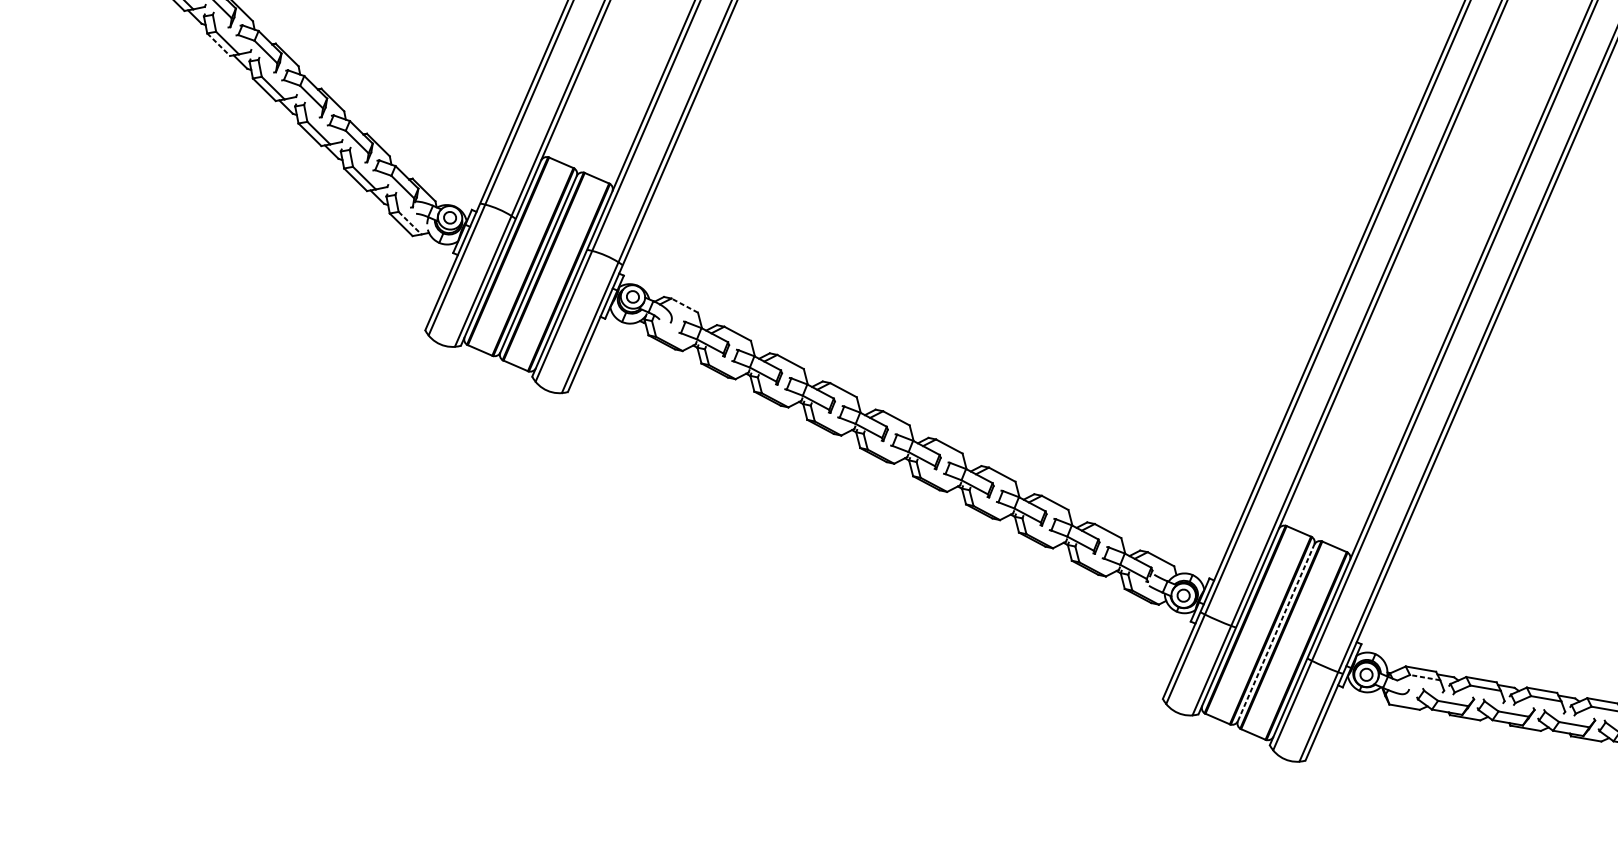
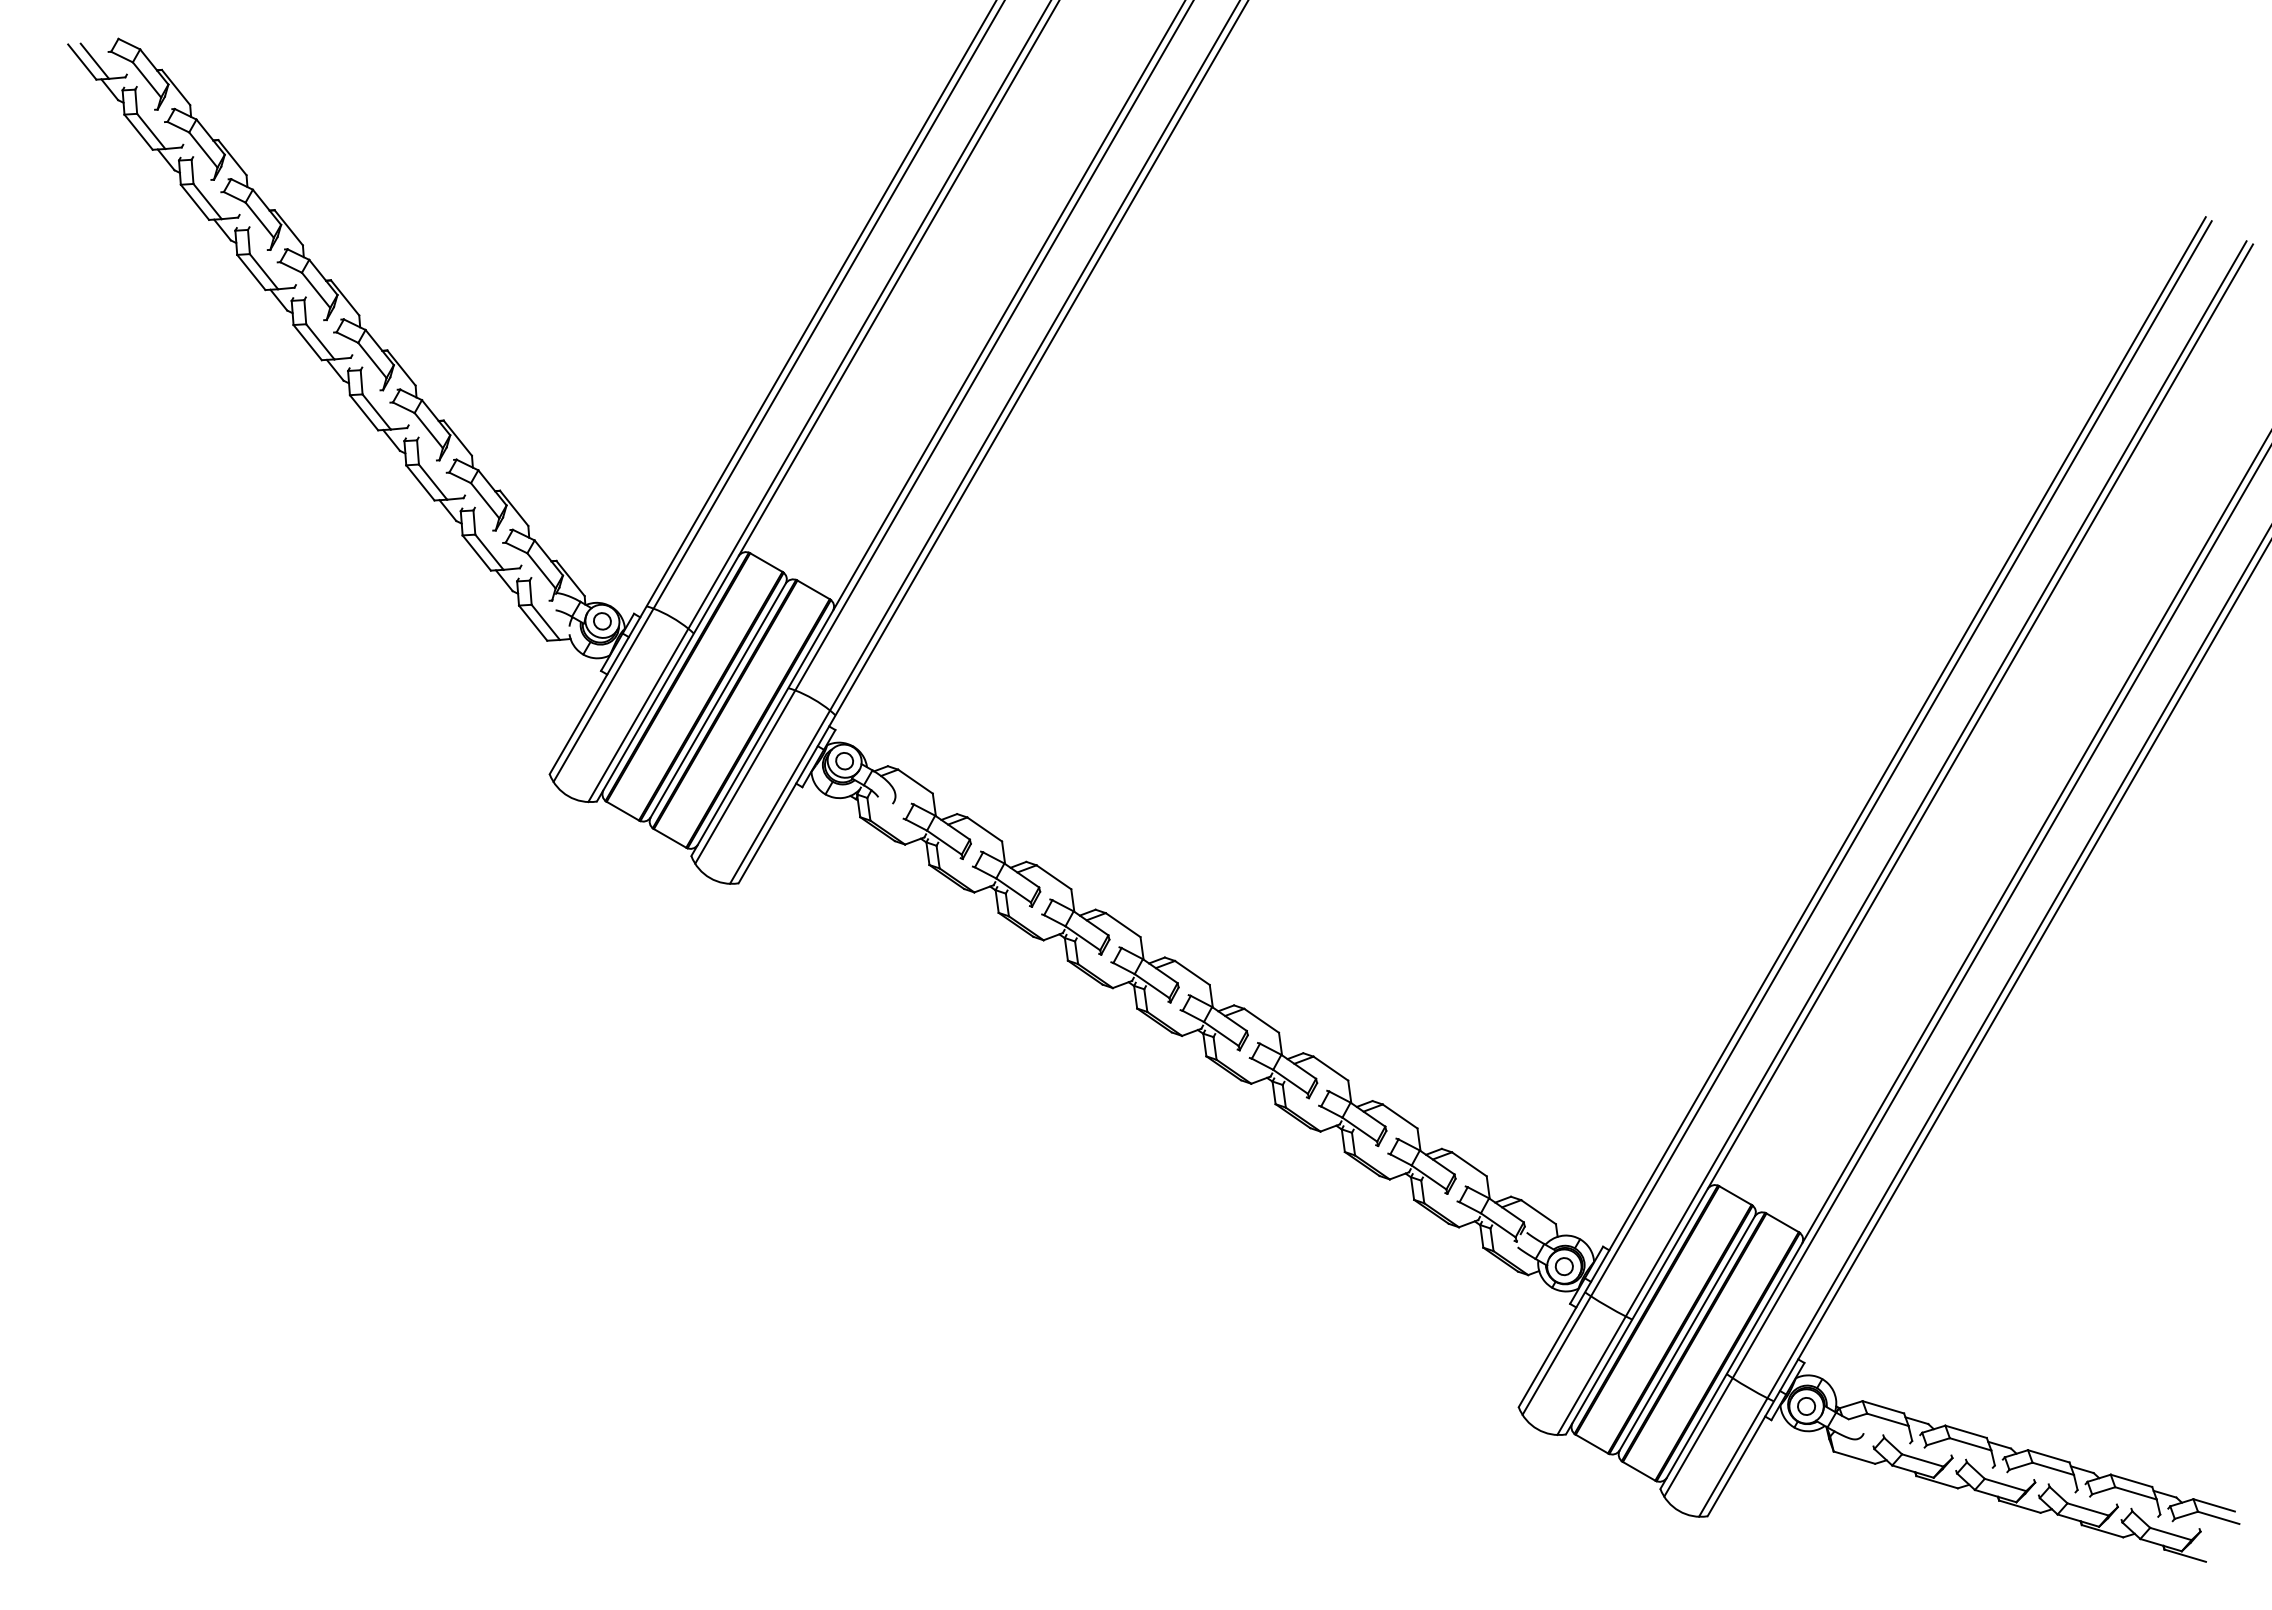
line: (218, 44) -> (307, 342), dashed -> solid
line: (409, 223) -> (545, 622), dashed -> solid
line: (684, 305) -> (915, 781), dashed -> solid
line: (1276, 632) -> (1687, 1333), dashed -> solid
line: (1424, 677) -> (1887, 1419), dashed -> solid

